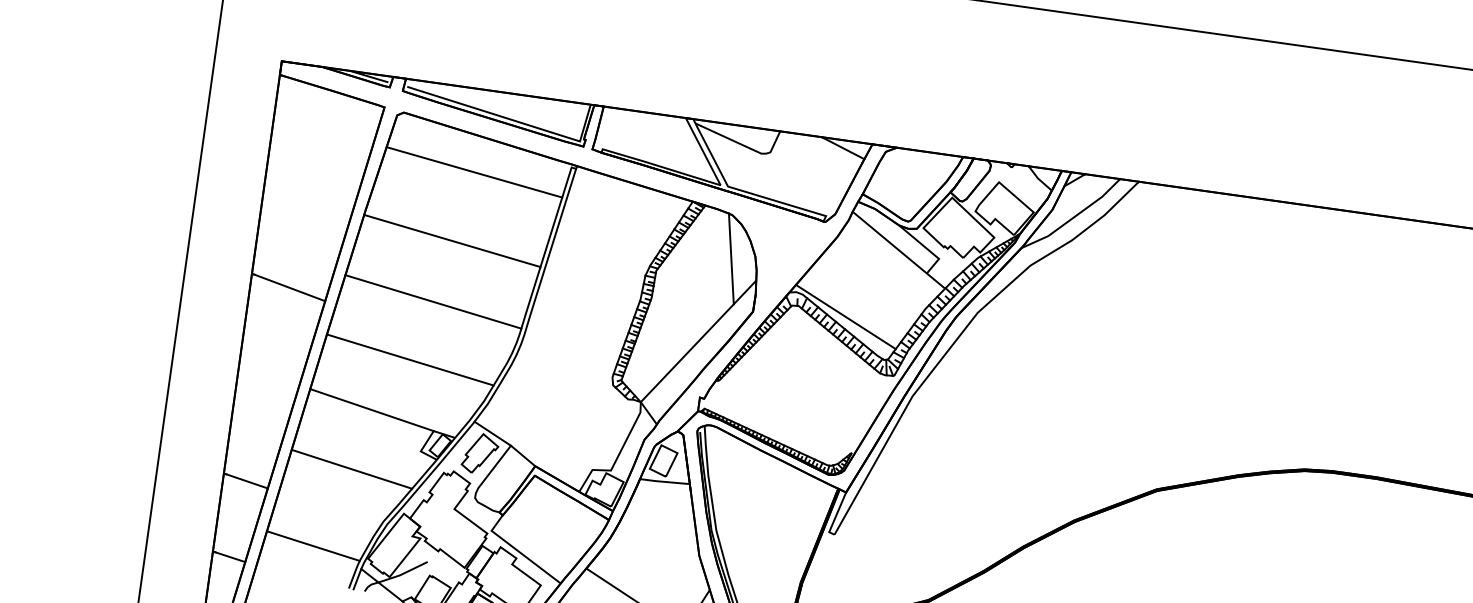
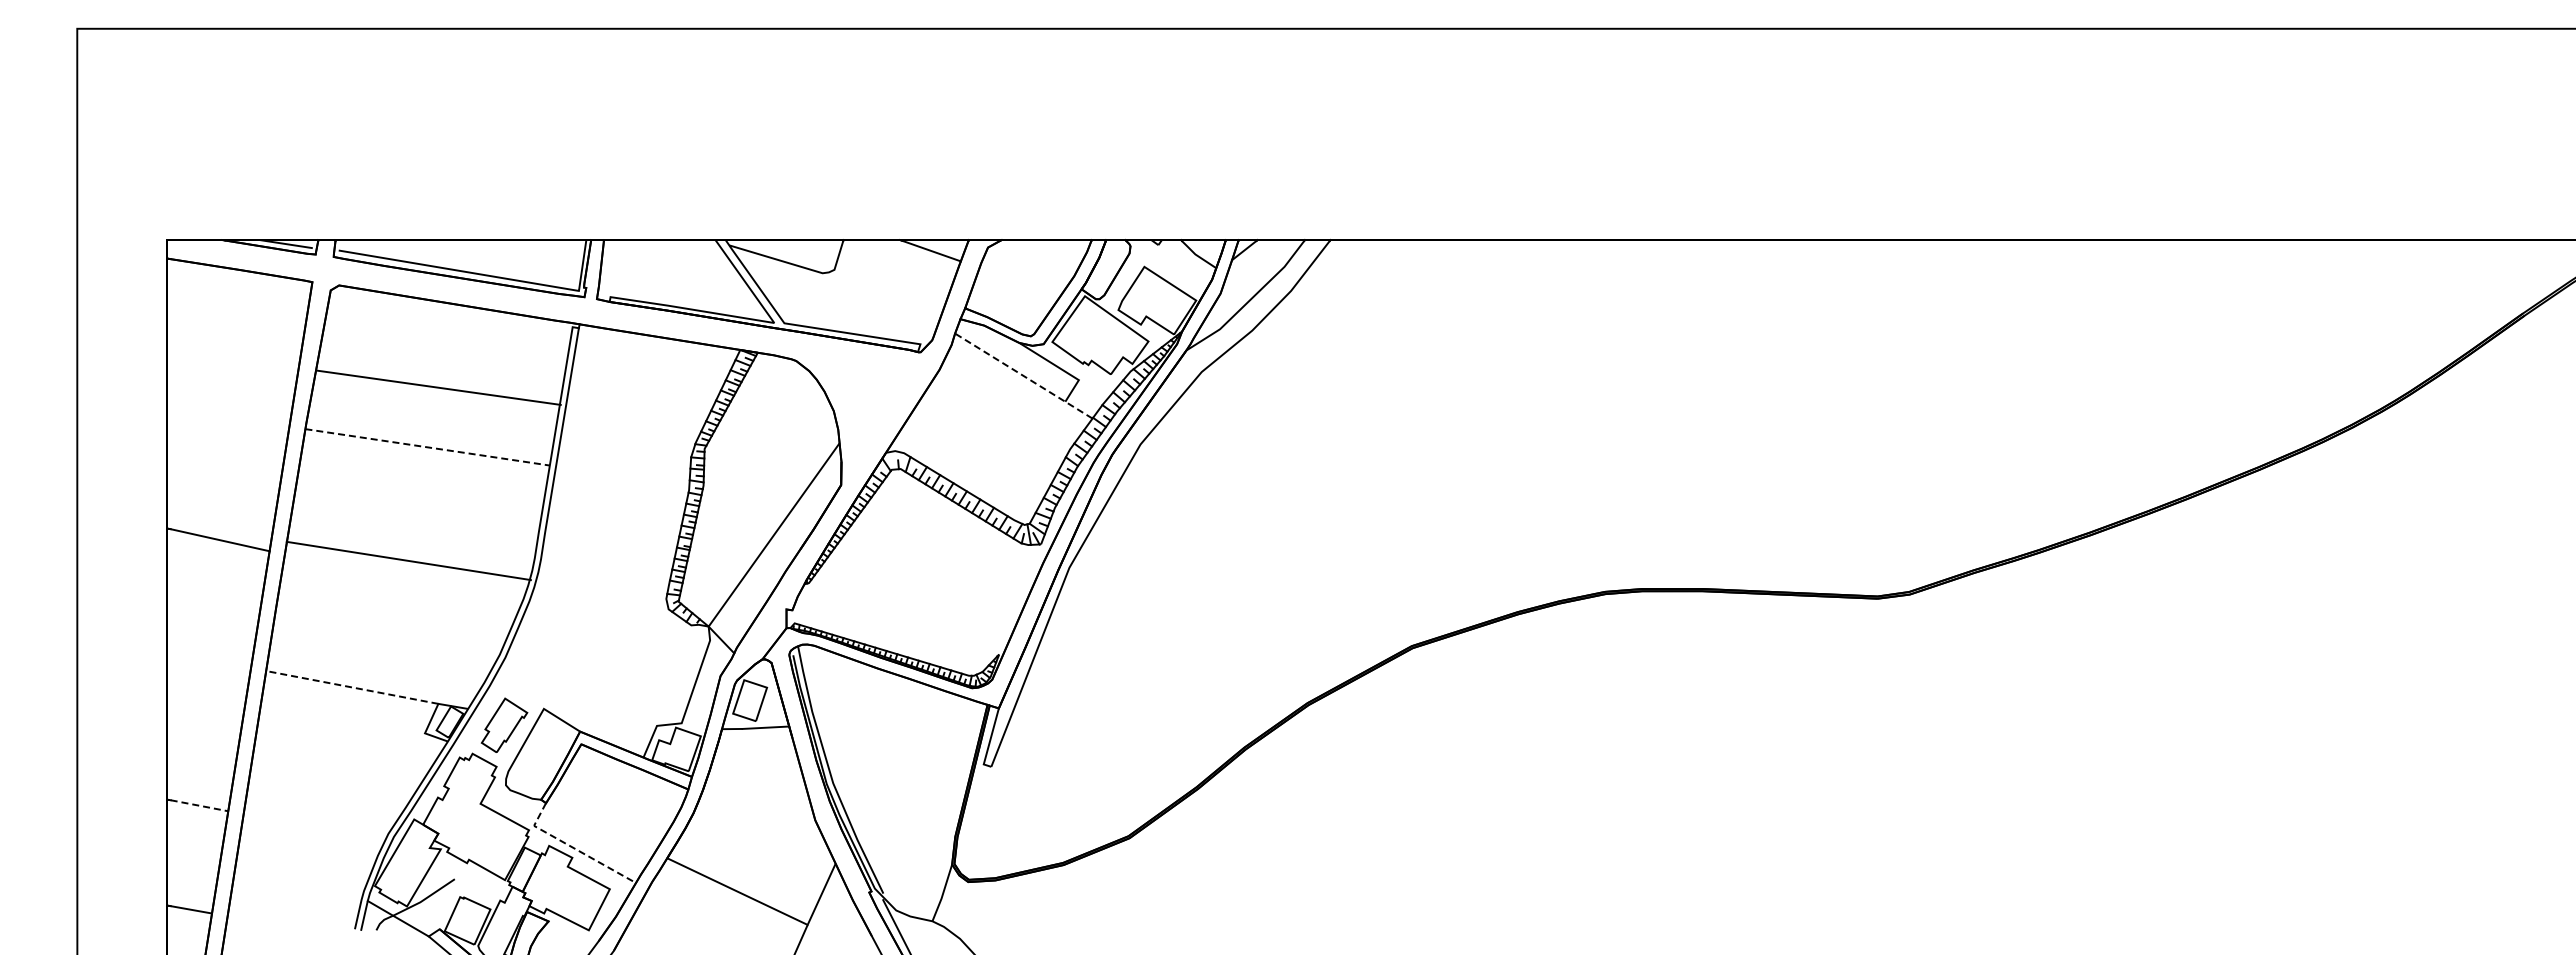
line: (473, 172) -> (438, 387), moved
line: (452, 241) -> (427, 447), solid -> dashed
line: (898, 250) -> (1023, 376), solid -> dashed
line: (731, 259) -> (802, 419), removed
line: (433, 301) -> (408, 560), moved
line: (845, 316) -> (965, 474), removed
line: (410, 359) -> (393, 613), removed
line: (372, 410) -> (352, 687), solid -> dashed
line: (492, 433) -> (517, 695), removed
line: (351, 468) -> (336, 769), removed
line: (247, 481) -> (199, 805), solid -> dashed
line: (313, 546) -> (299, 879), removed
line: (518, 550) -> (573, 847), solid -> dashed

